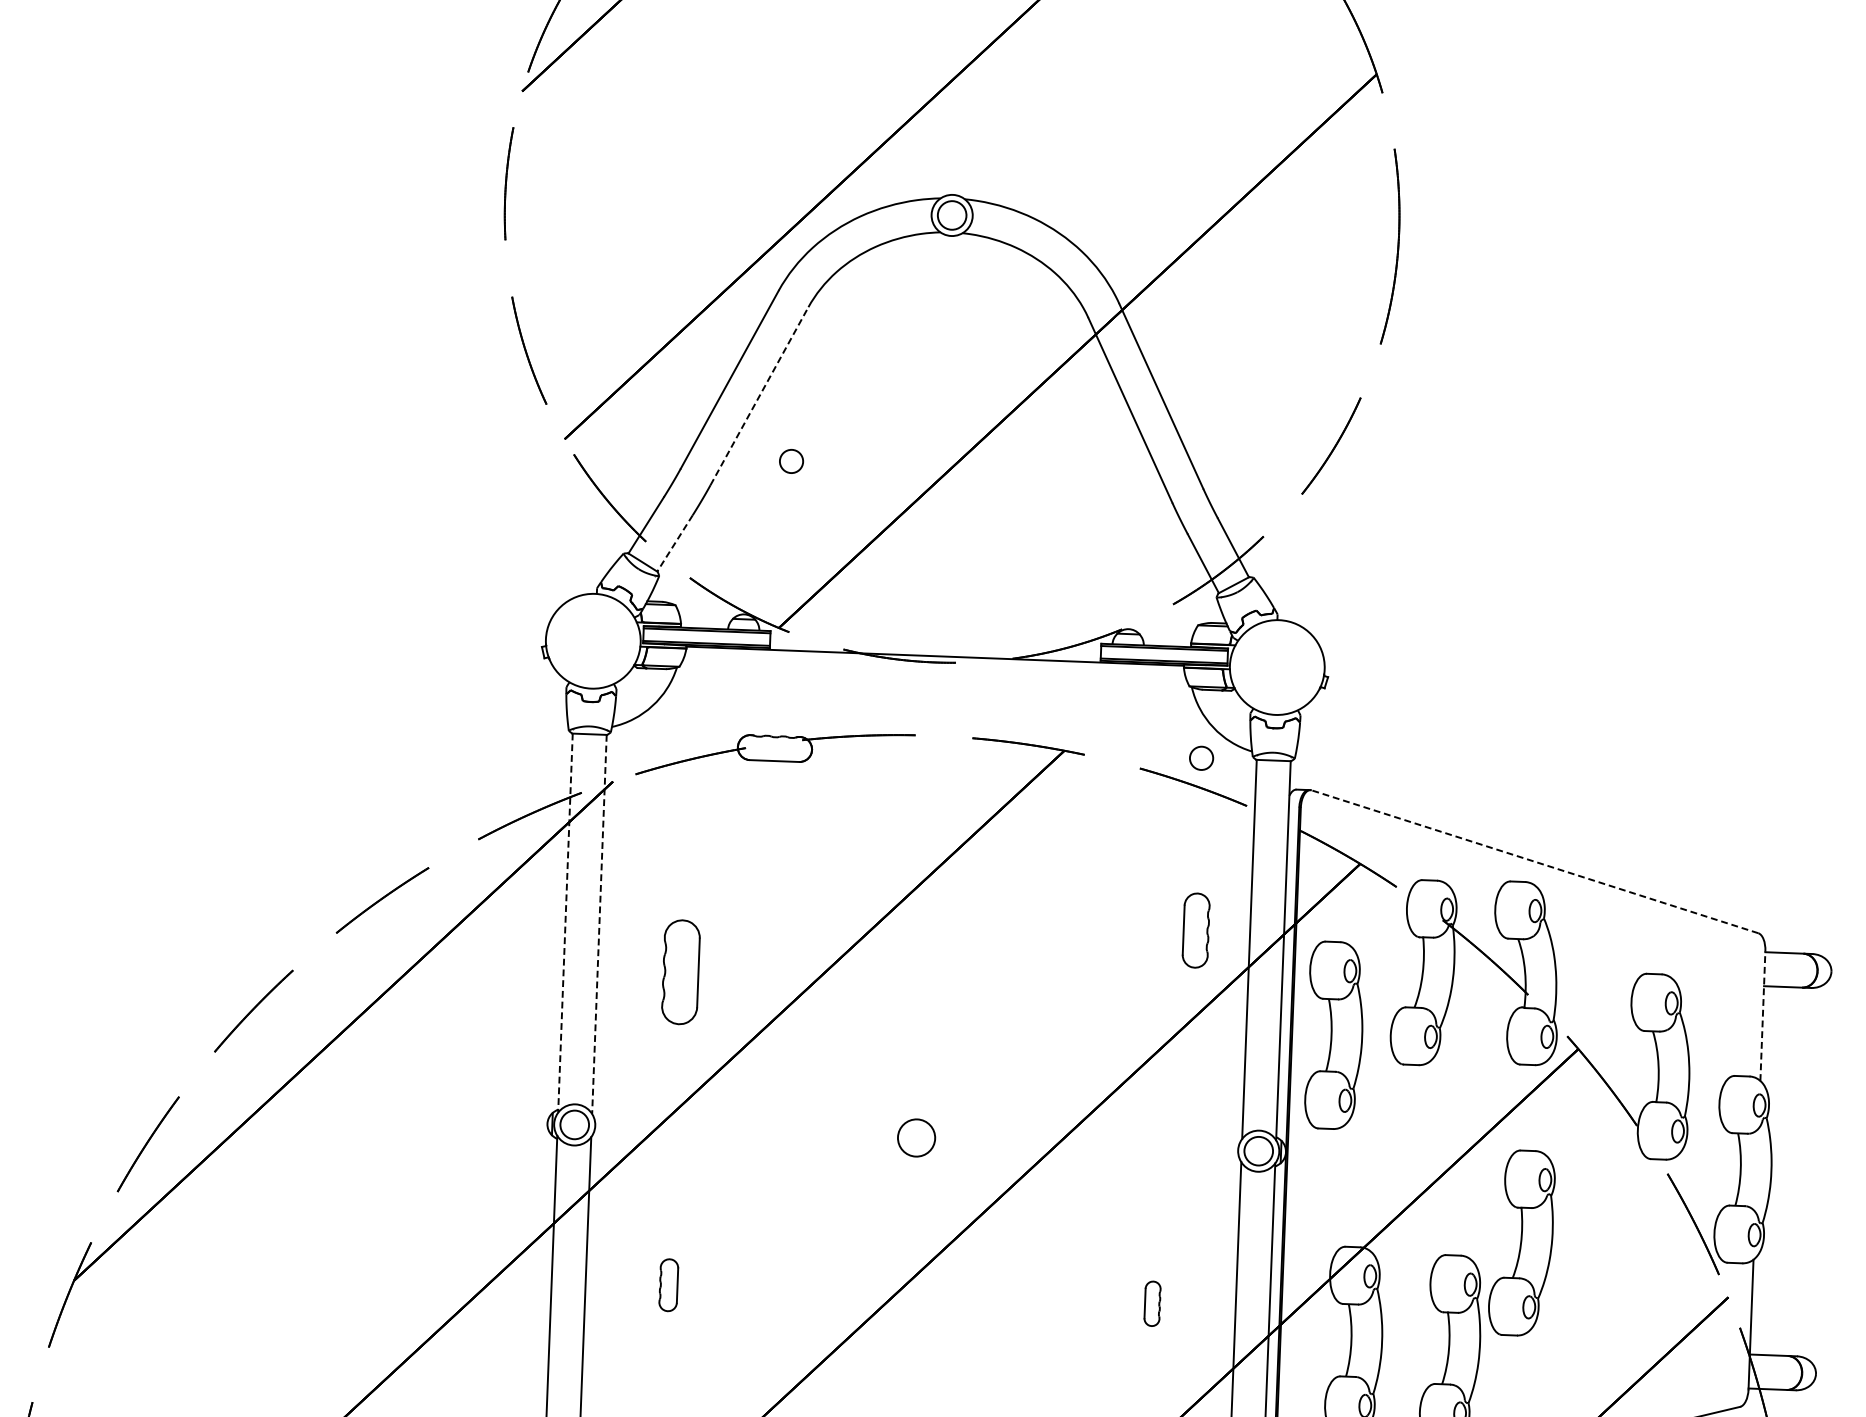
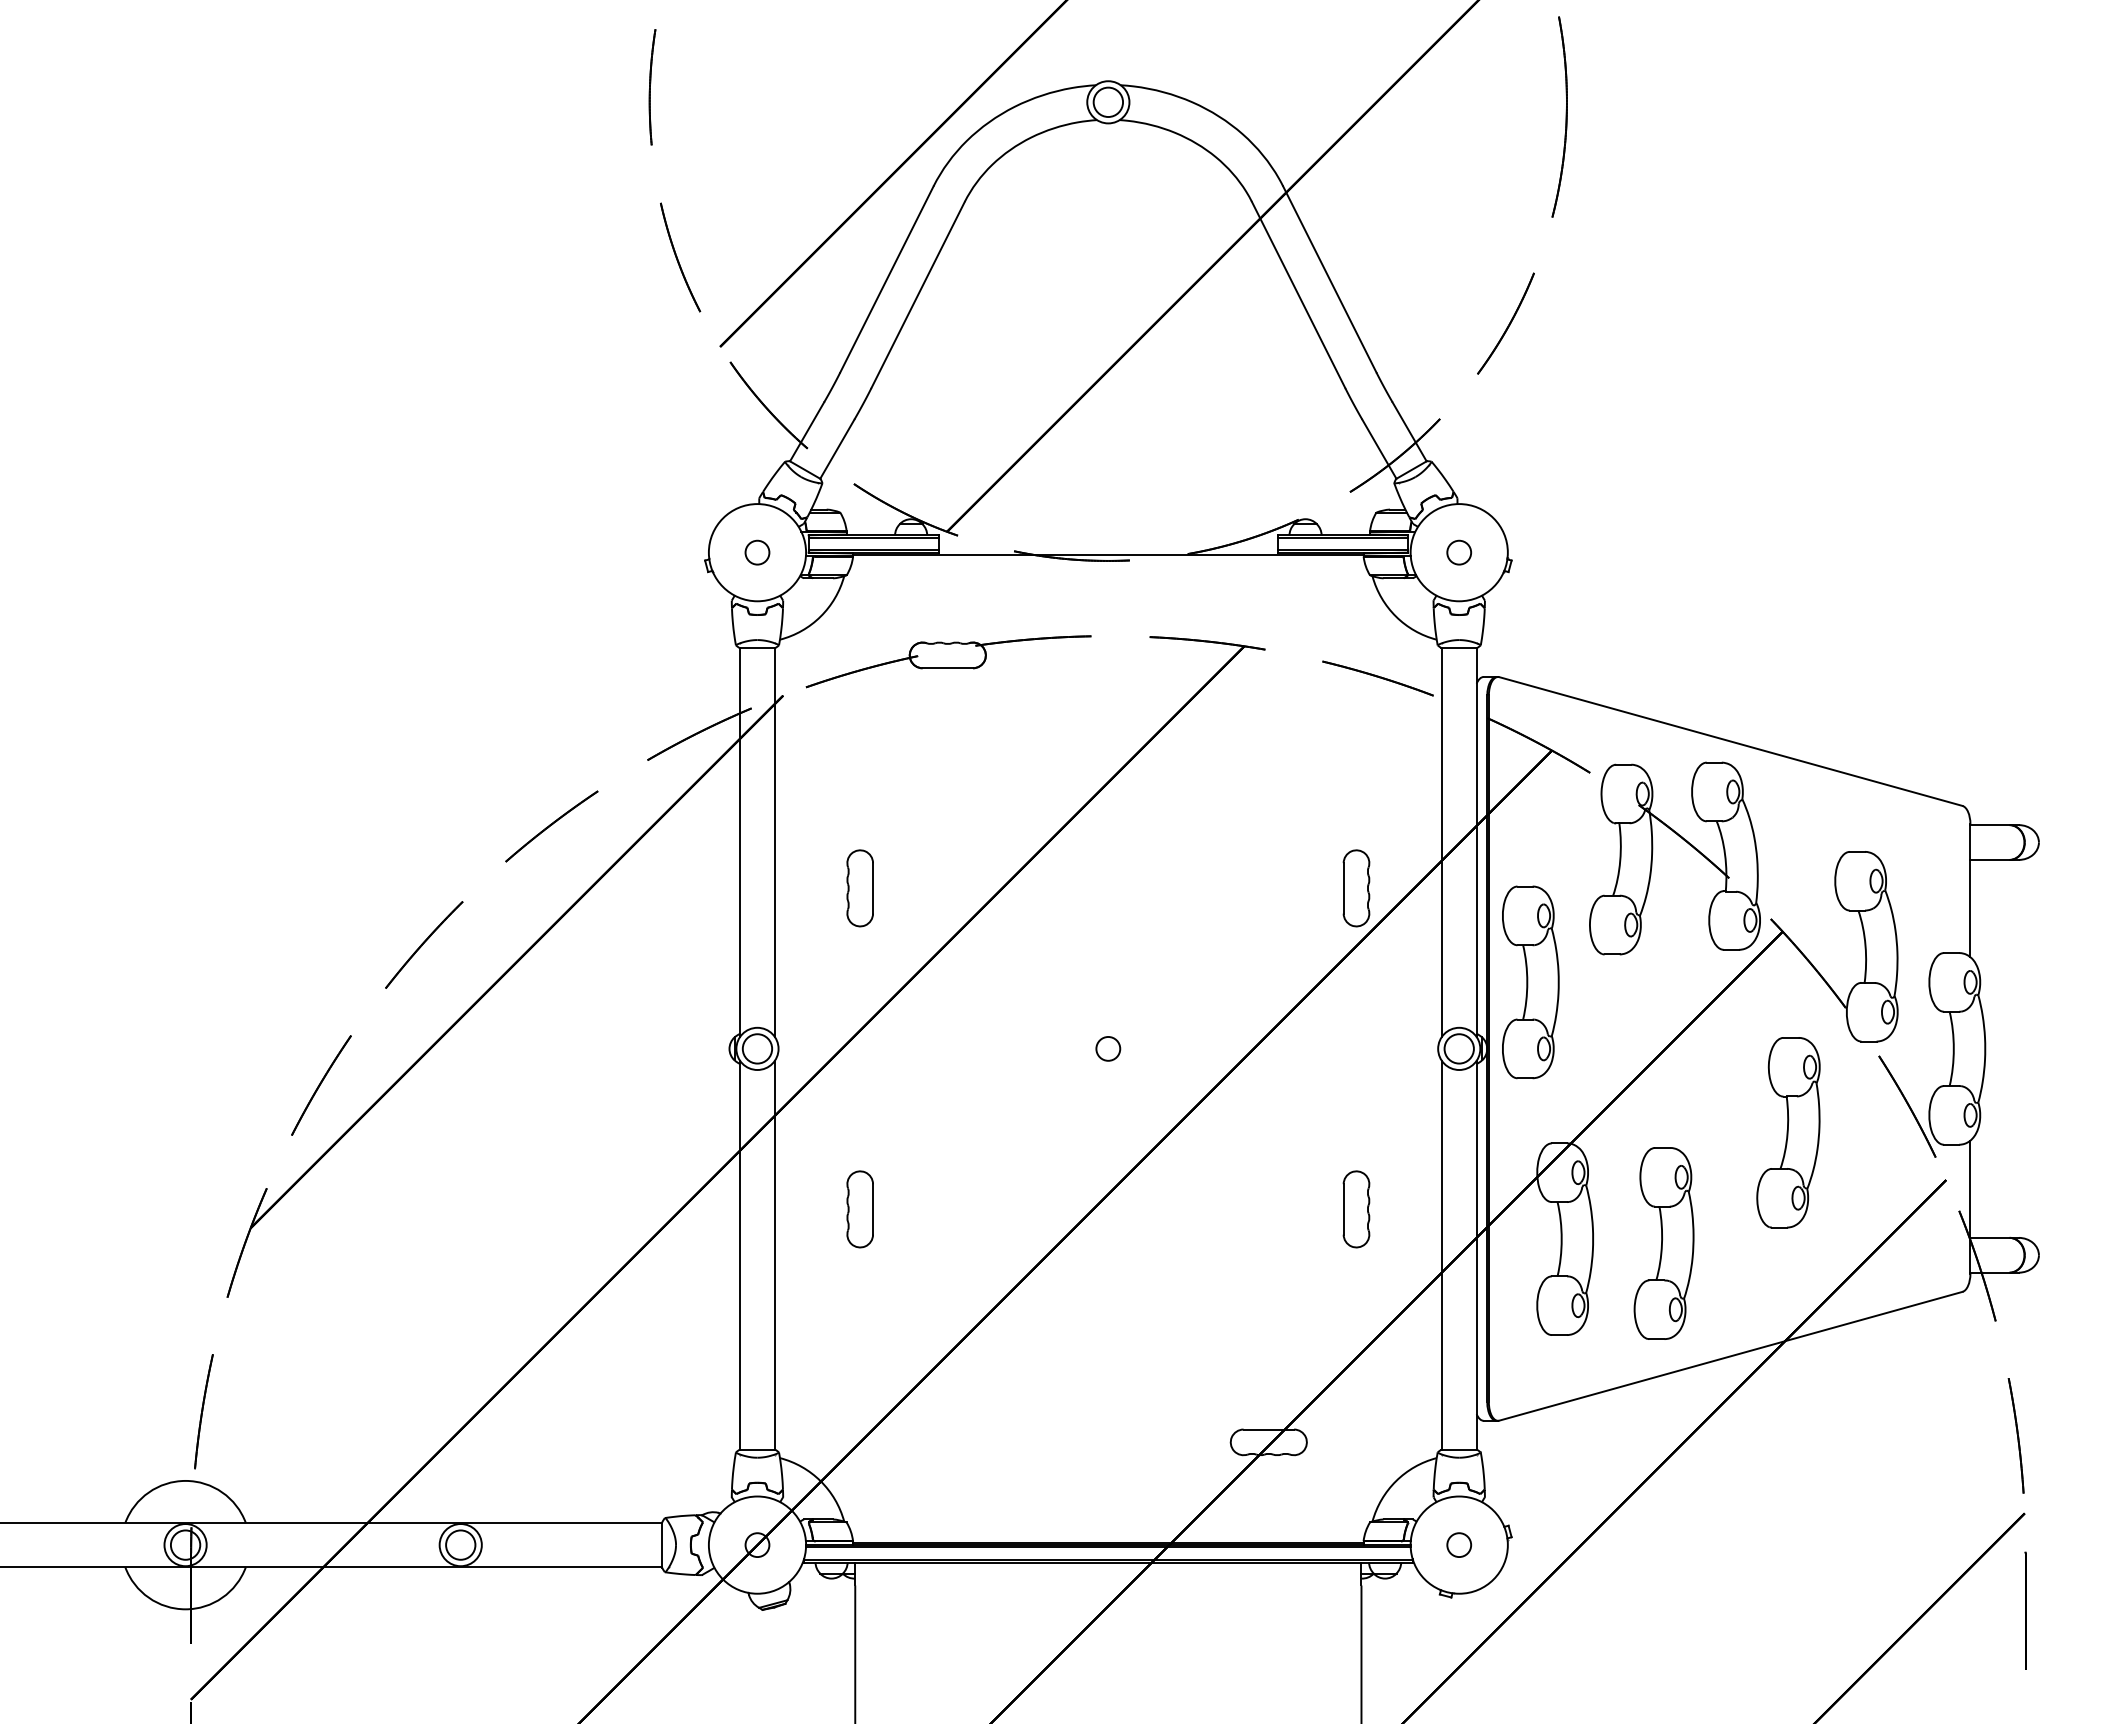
line: (759, 395) -> (918, 294), dashed -> solid
circle: (791, 461) -> (757, 552), moved
line: (675, 543) -> (837, 449), dashed -> solid
circle: (1201, 758) -> (1459, 552), moved
line: (1534, 861) -> (1730, 741), dashed -> solid
line: (565, 924) -> (740, 843), dashed -> solid
line: (599, 925) -> (774, 843), dashed -> solid
part: (1196, 930) -> (1356, 888), moved
part: (680, 972) -> (859, 888), size x0.71
line: (1762, 1015) -> (1970, 890), dashed -> solid
part: (1334, 1035) -> (1530, 982), moved
circle: (916, 1137) -> (1108, 1048), size x0.62
part: (1521, 1242) -> (1788, 1132), moved
part: (668, 1285) -> (859, 1209), size x1.43
part: (1152, 1303) -> (1356, 1209), size x1.67

